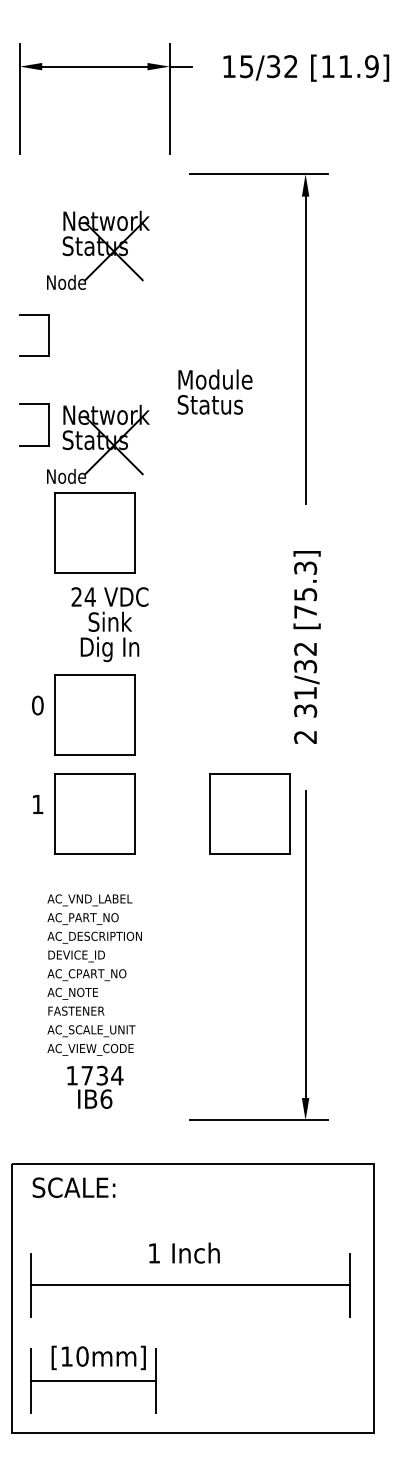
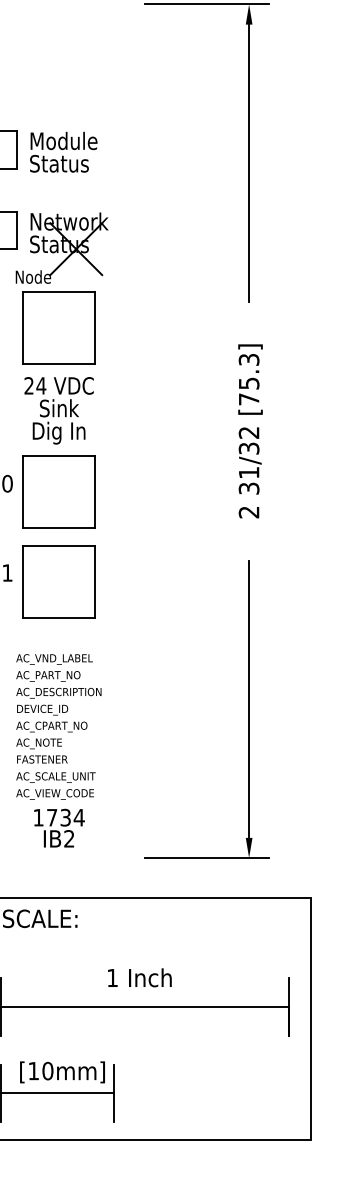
part: (98, 249) -> (62, 72), removed
text: (214, 391) -> (63, 151), moved
text: (109, 624) -> (58, 410), moved
part: (249, 813) -> (198, 581), removed
text: (106, 1098) -> (69, 838), IB6 -> IB2

